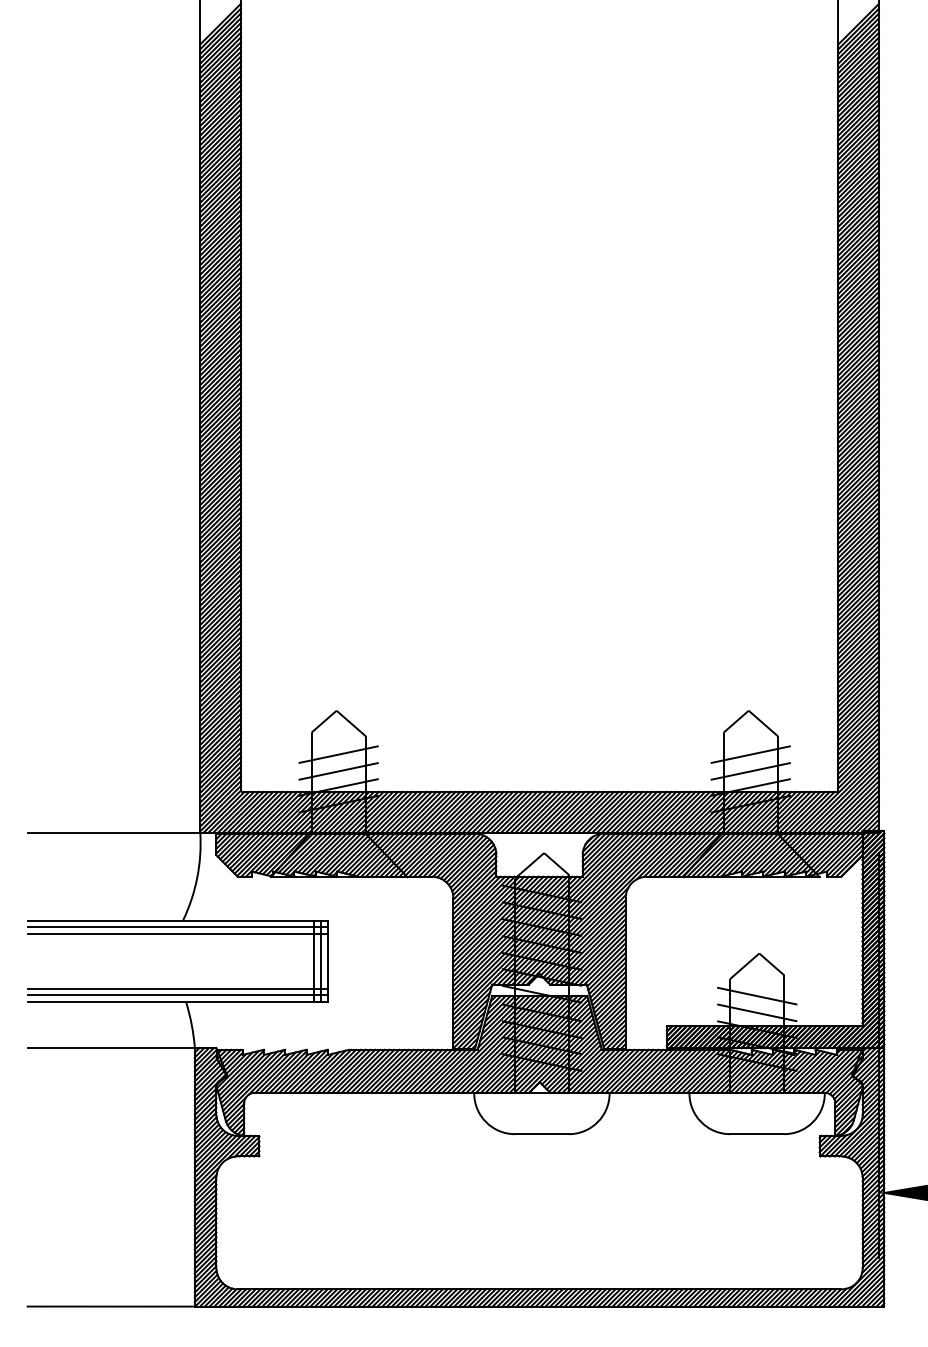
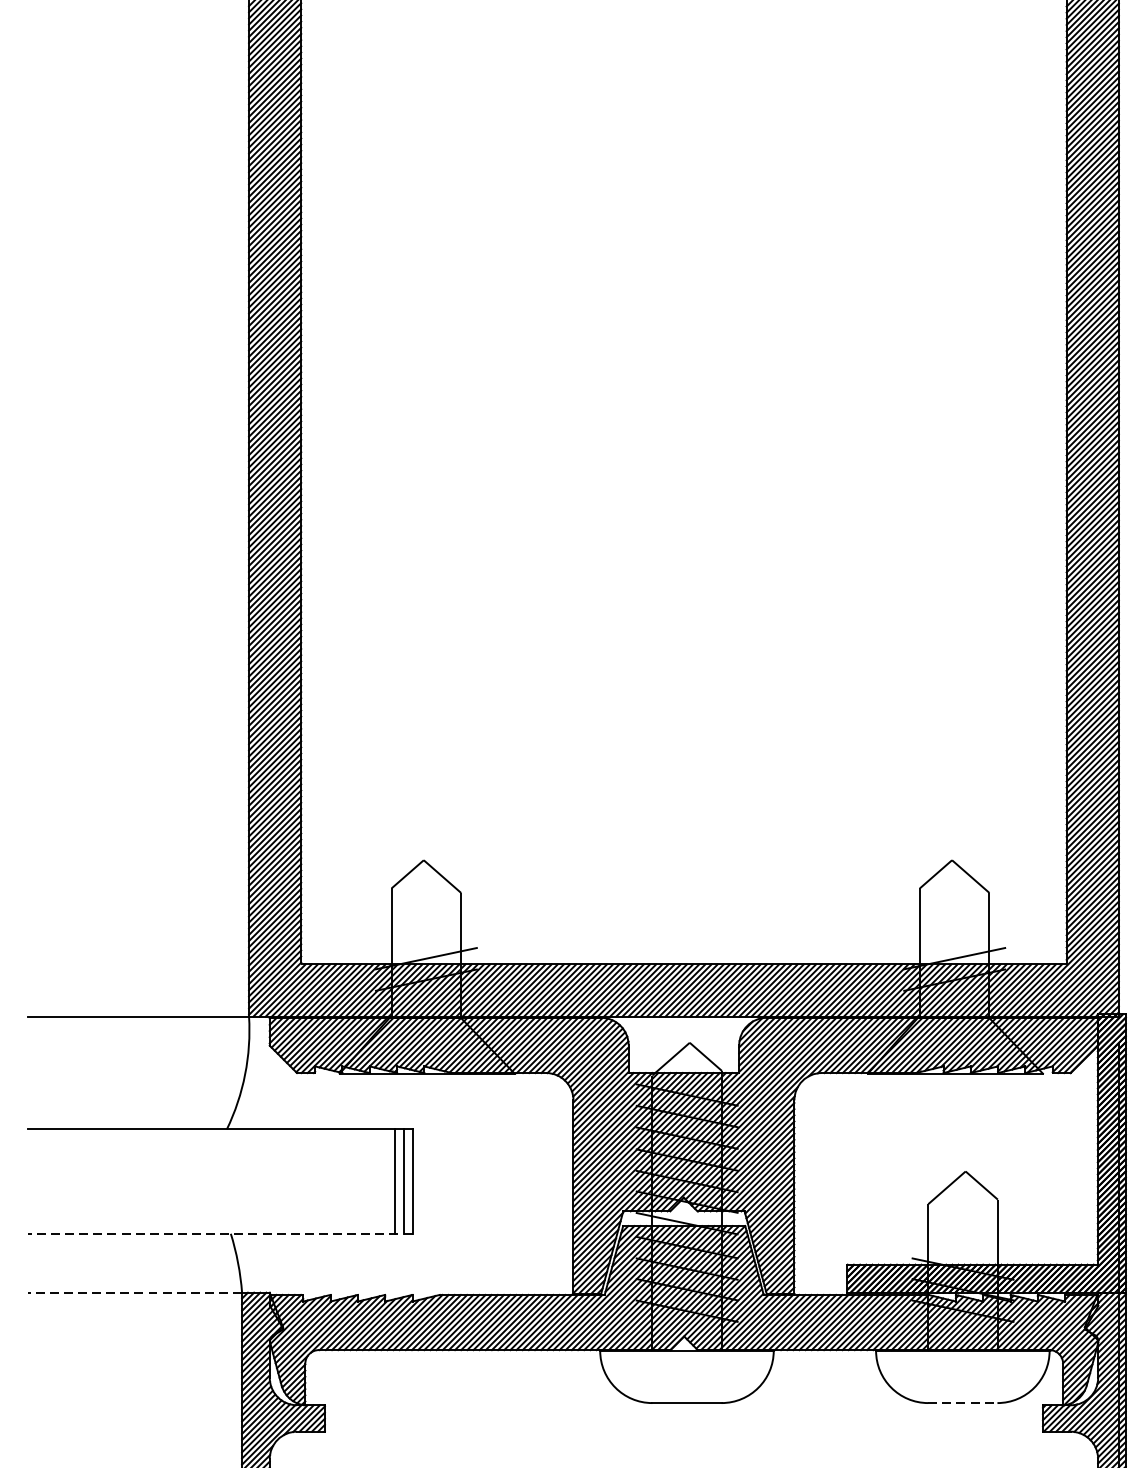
line: (338, 754) -> (426, 916), removed
line: (750, 754) -> (954, 916), removed
line: (338, 770) -> (426, 936), removed
line: (750, 770) -> (954, 936), removed
line: (177, 927) -> (219, 1138), removed
line: (177, 934) -> (219, 1147), removed
line: (177, 988) -> (219, 1216), removed
line: (177, 995) -> (219, 1225), removed
line: (757, 995) -> (963, 1225), removed
line: (177, 1002) -> (219, 1234), solid -> dashed
line: (757, 1012) -> (963, 1247), removed
line: (111, 1048) -> (135, 1293), solid -> dashed
line: (757, 1134) -> (963, 1403), solid -> dashed

